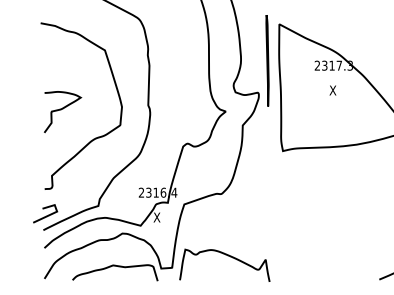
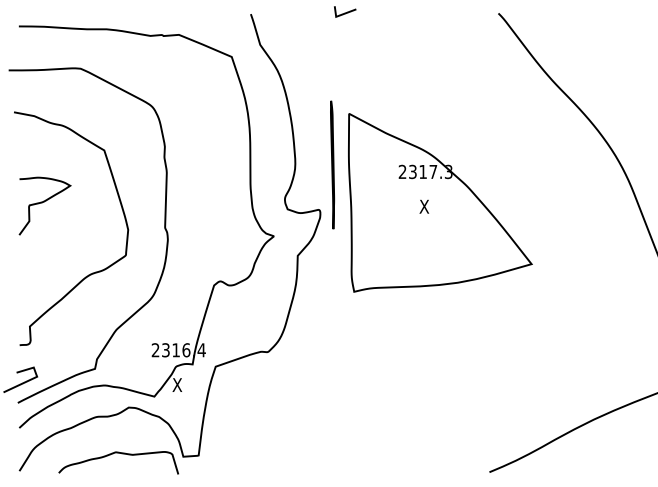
curve: (60, 110) -> (42, 203), moved
curve: (229, 257) -> (279, 440), removed

